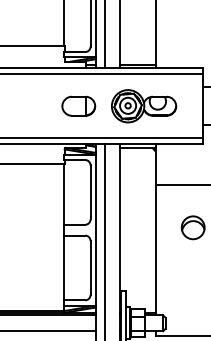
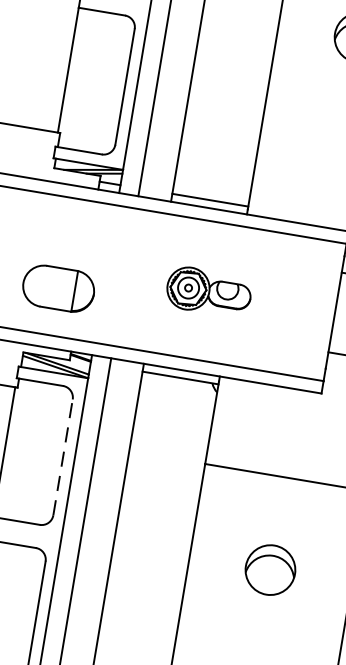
part: (78, 105) -> (58, 286), moved
part: (144, 106) -> (209, 292), size x0.6
line: (90, 192) -> (62, 457), solid -> dashed

